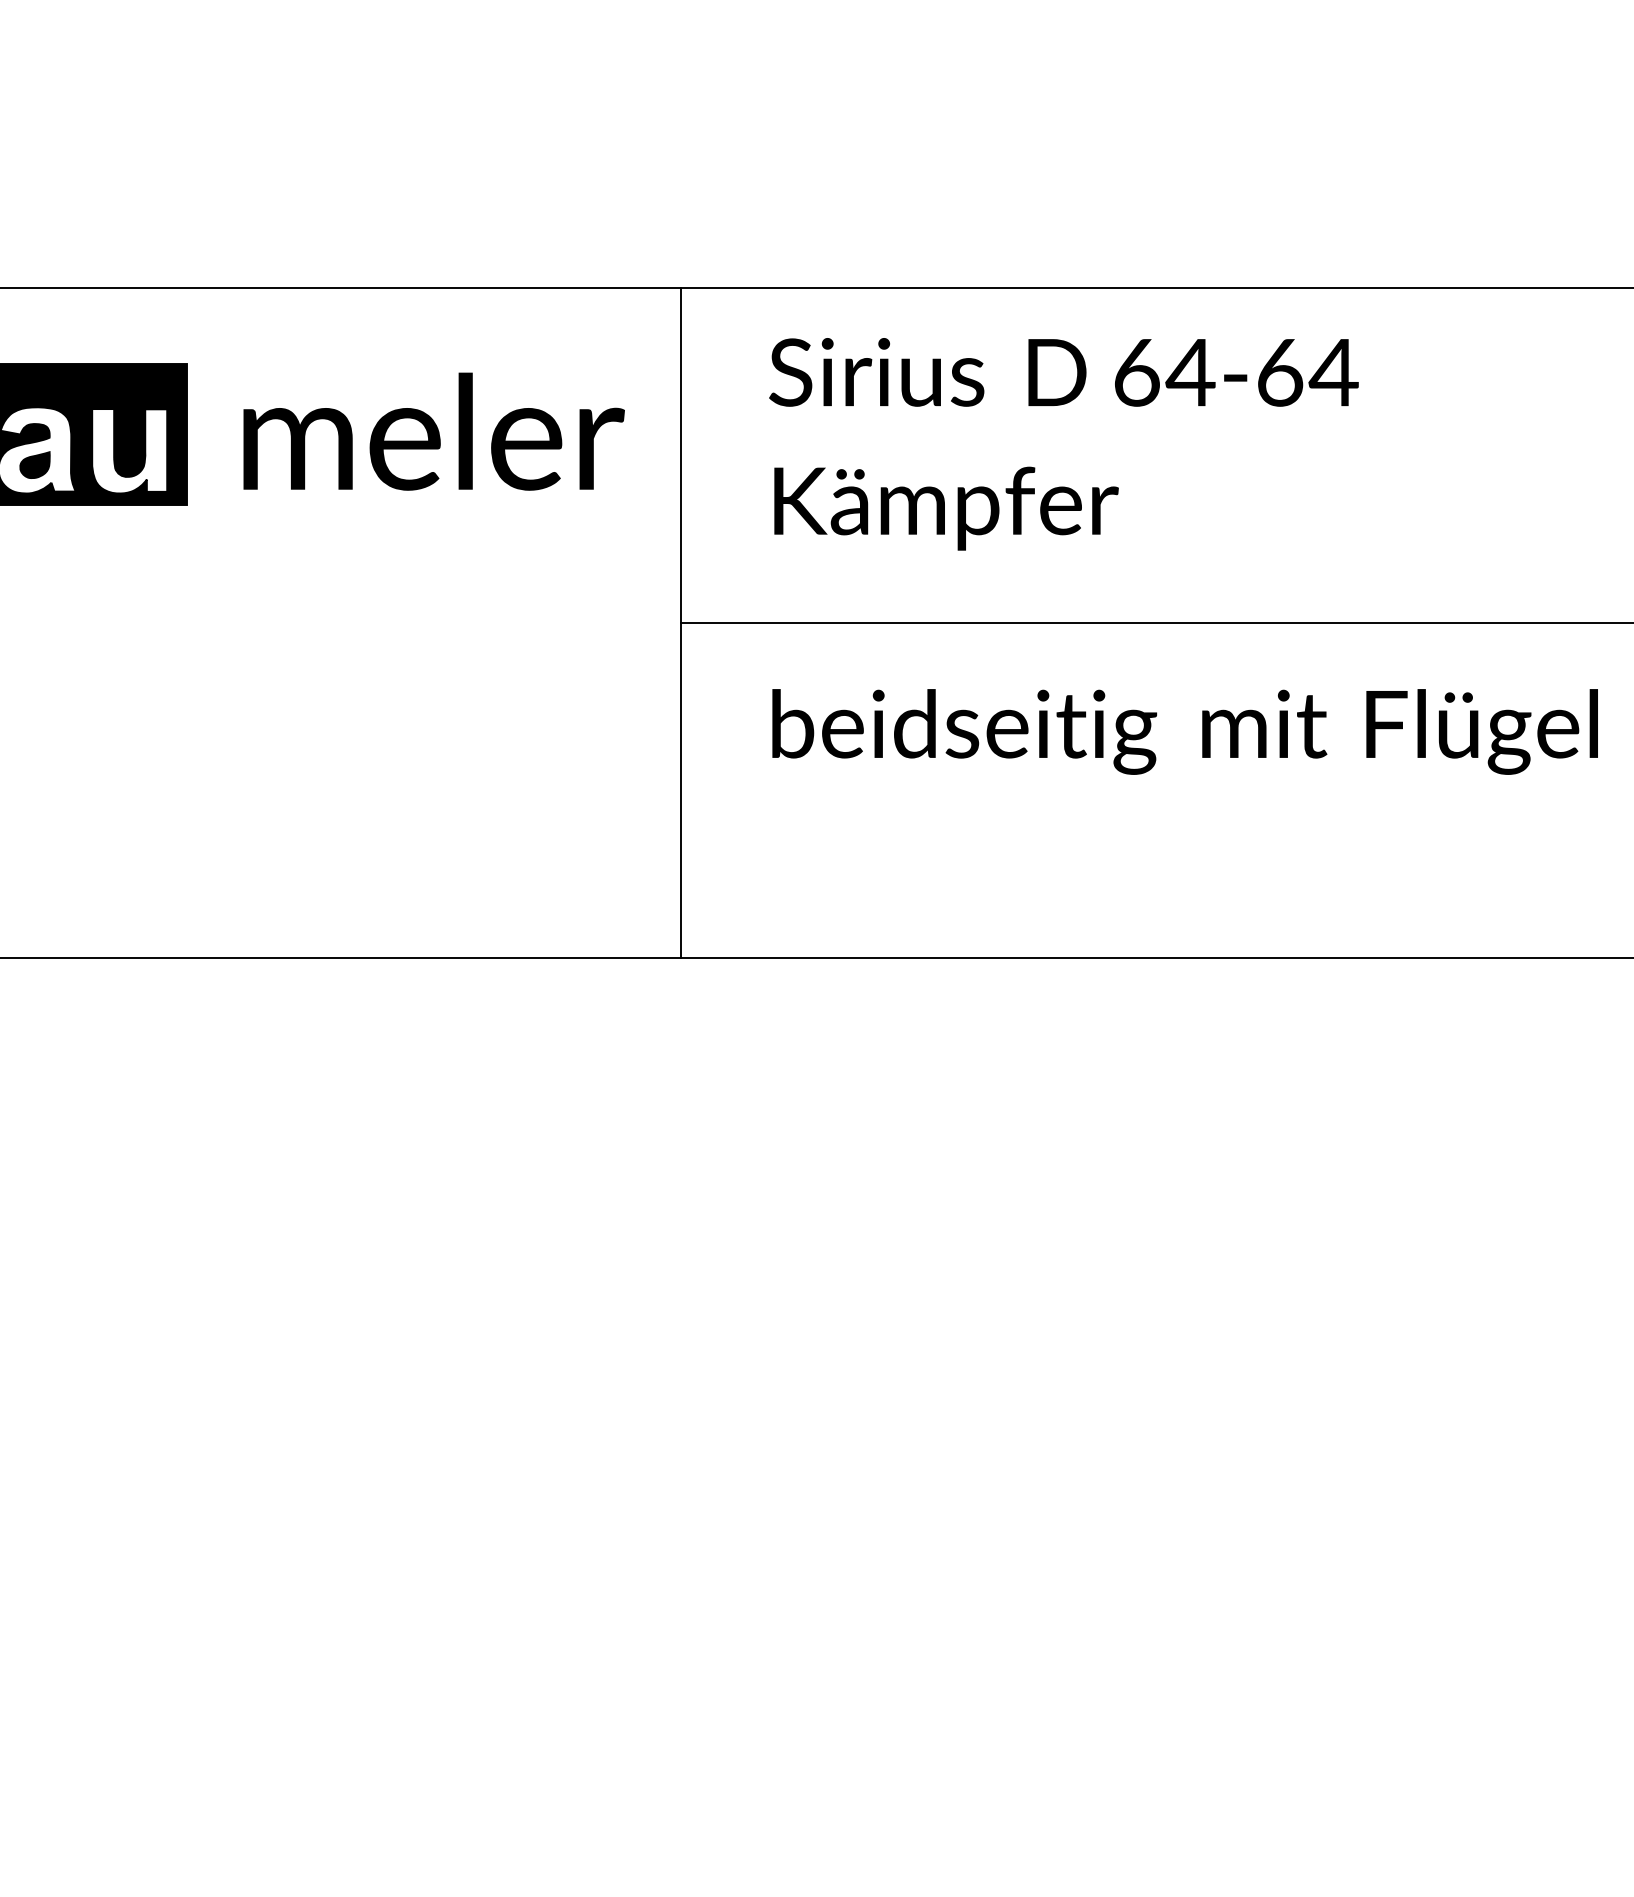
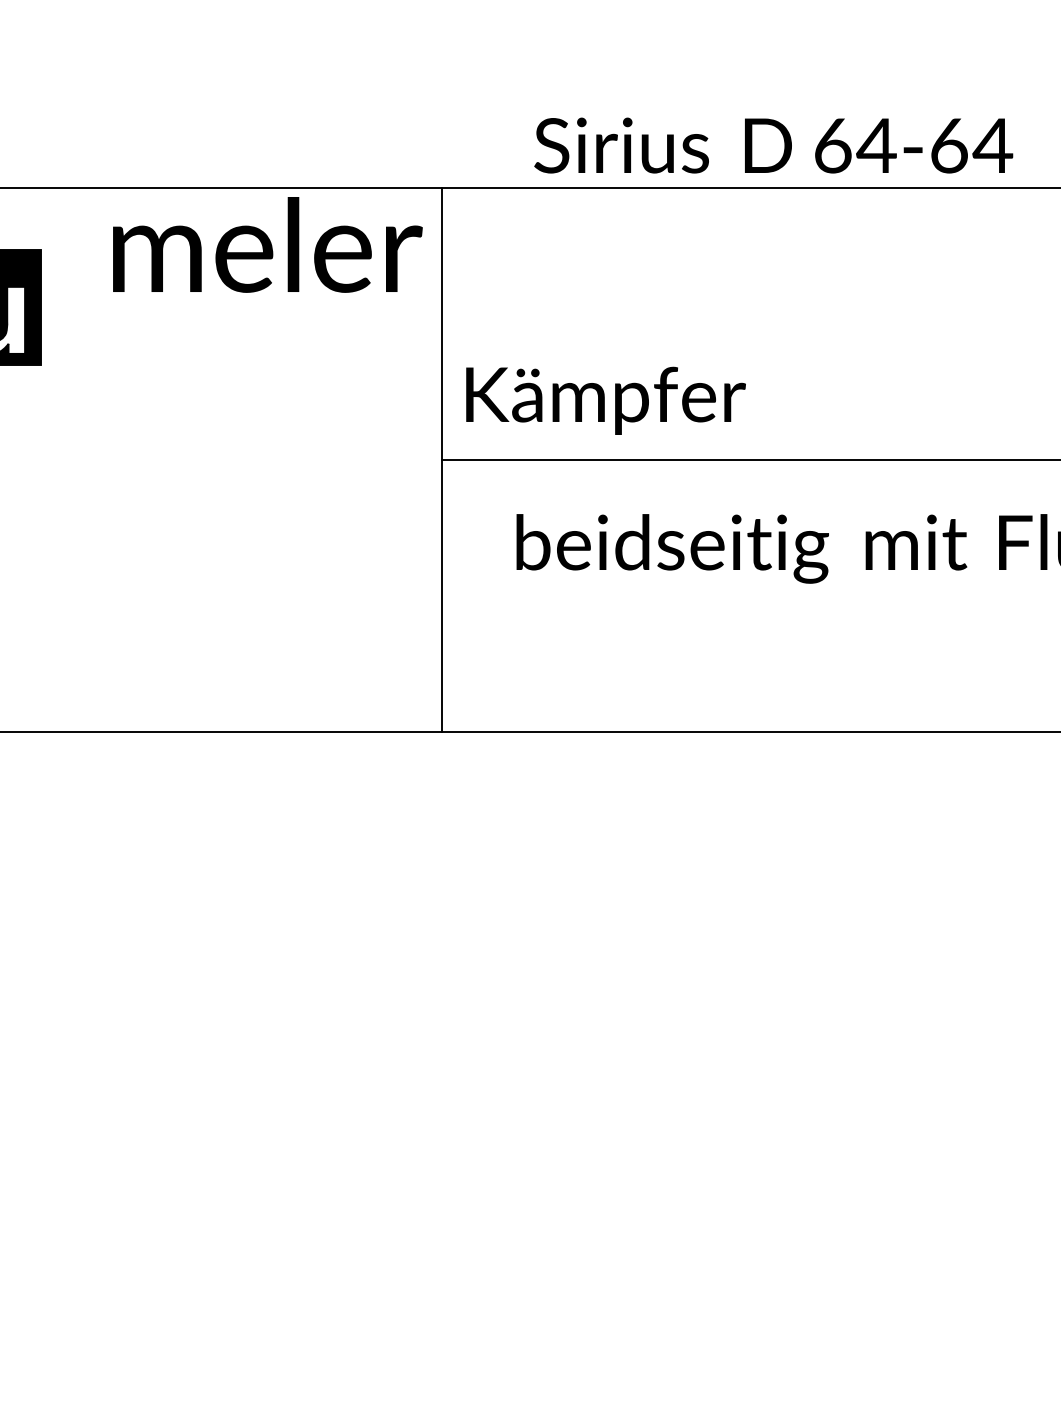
text: (1063, 372) -> (773, 145), moved
text: (433, 431) -> (267, 244), moved
text: (946, 508) -> (606, 400), moved

